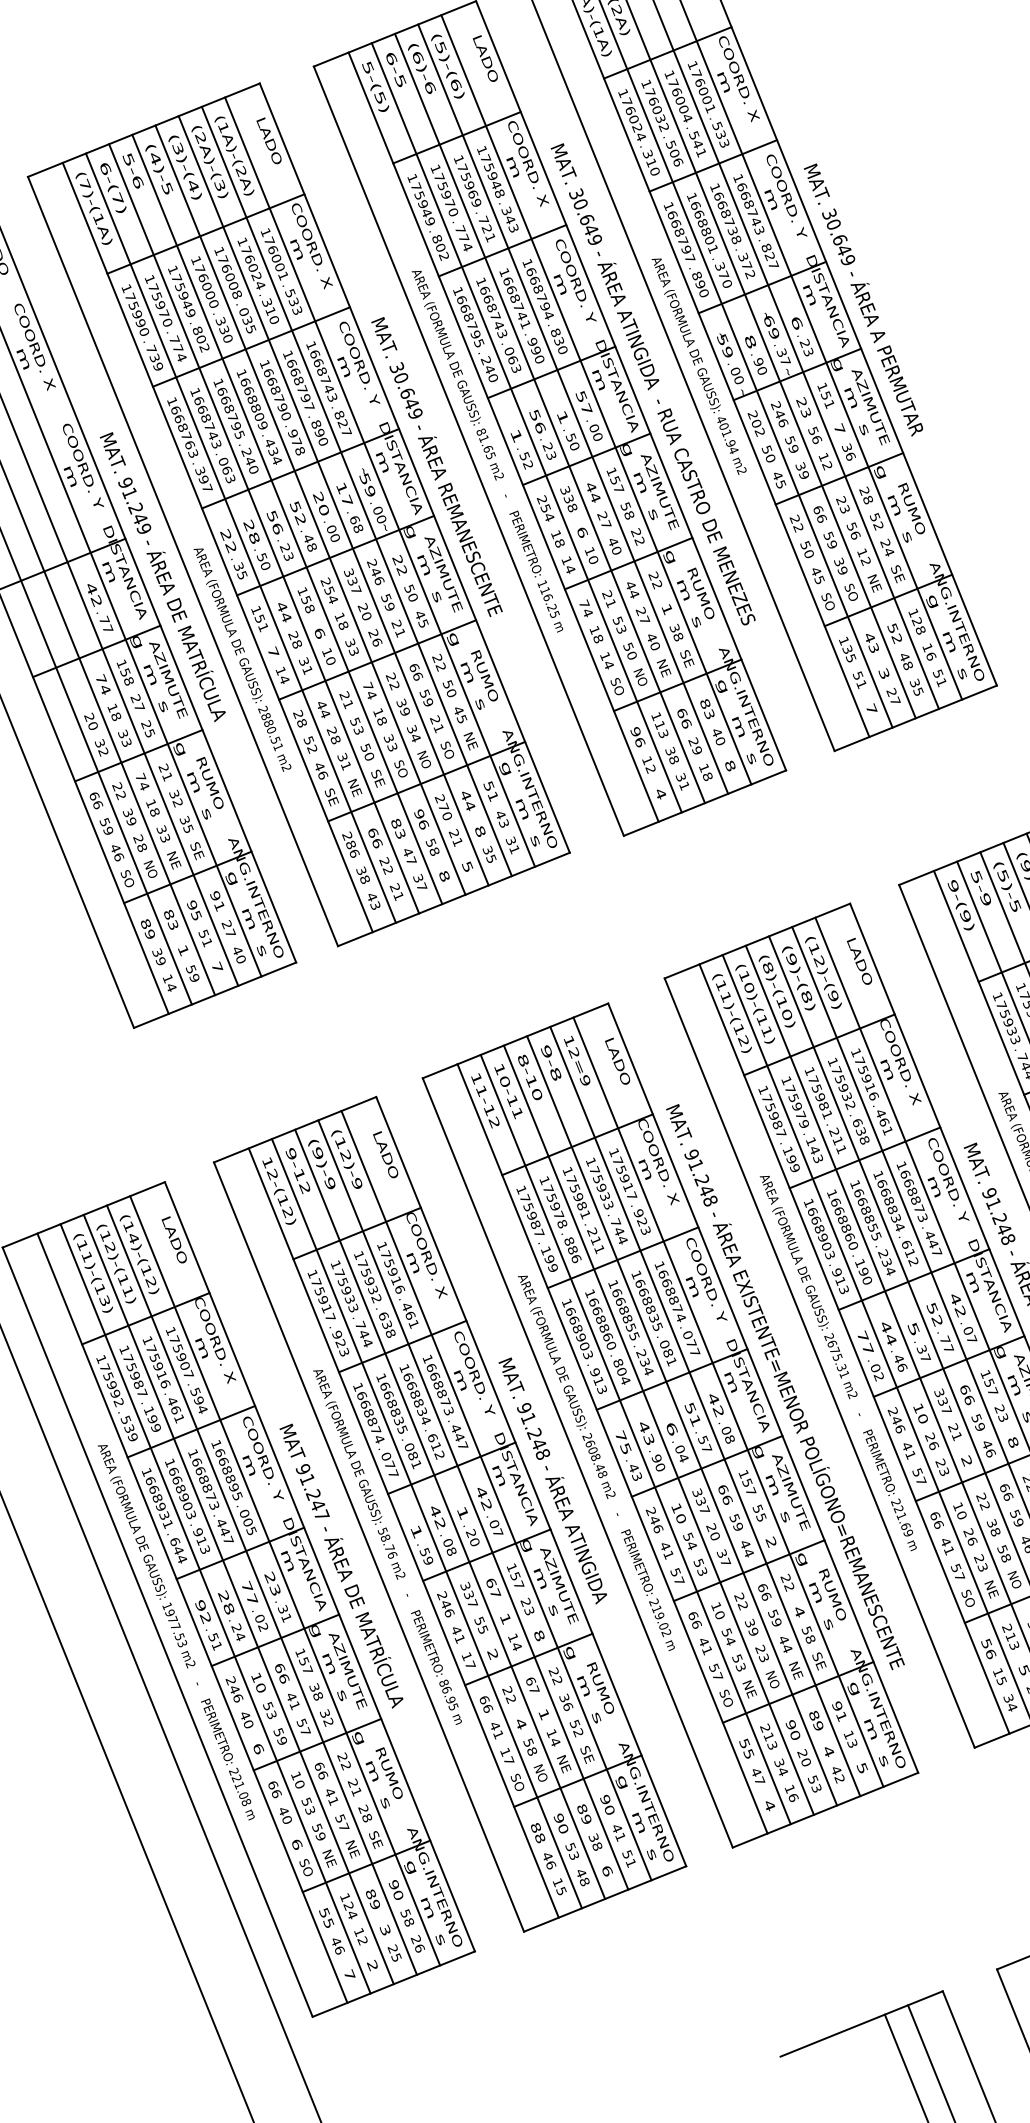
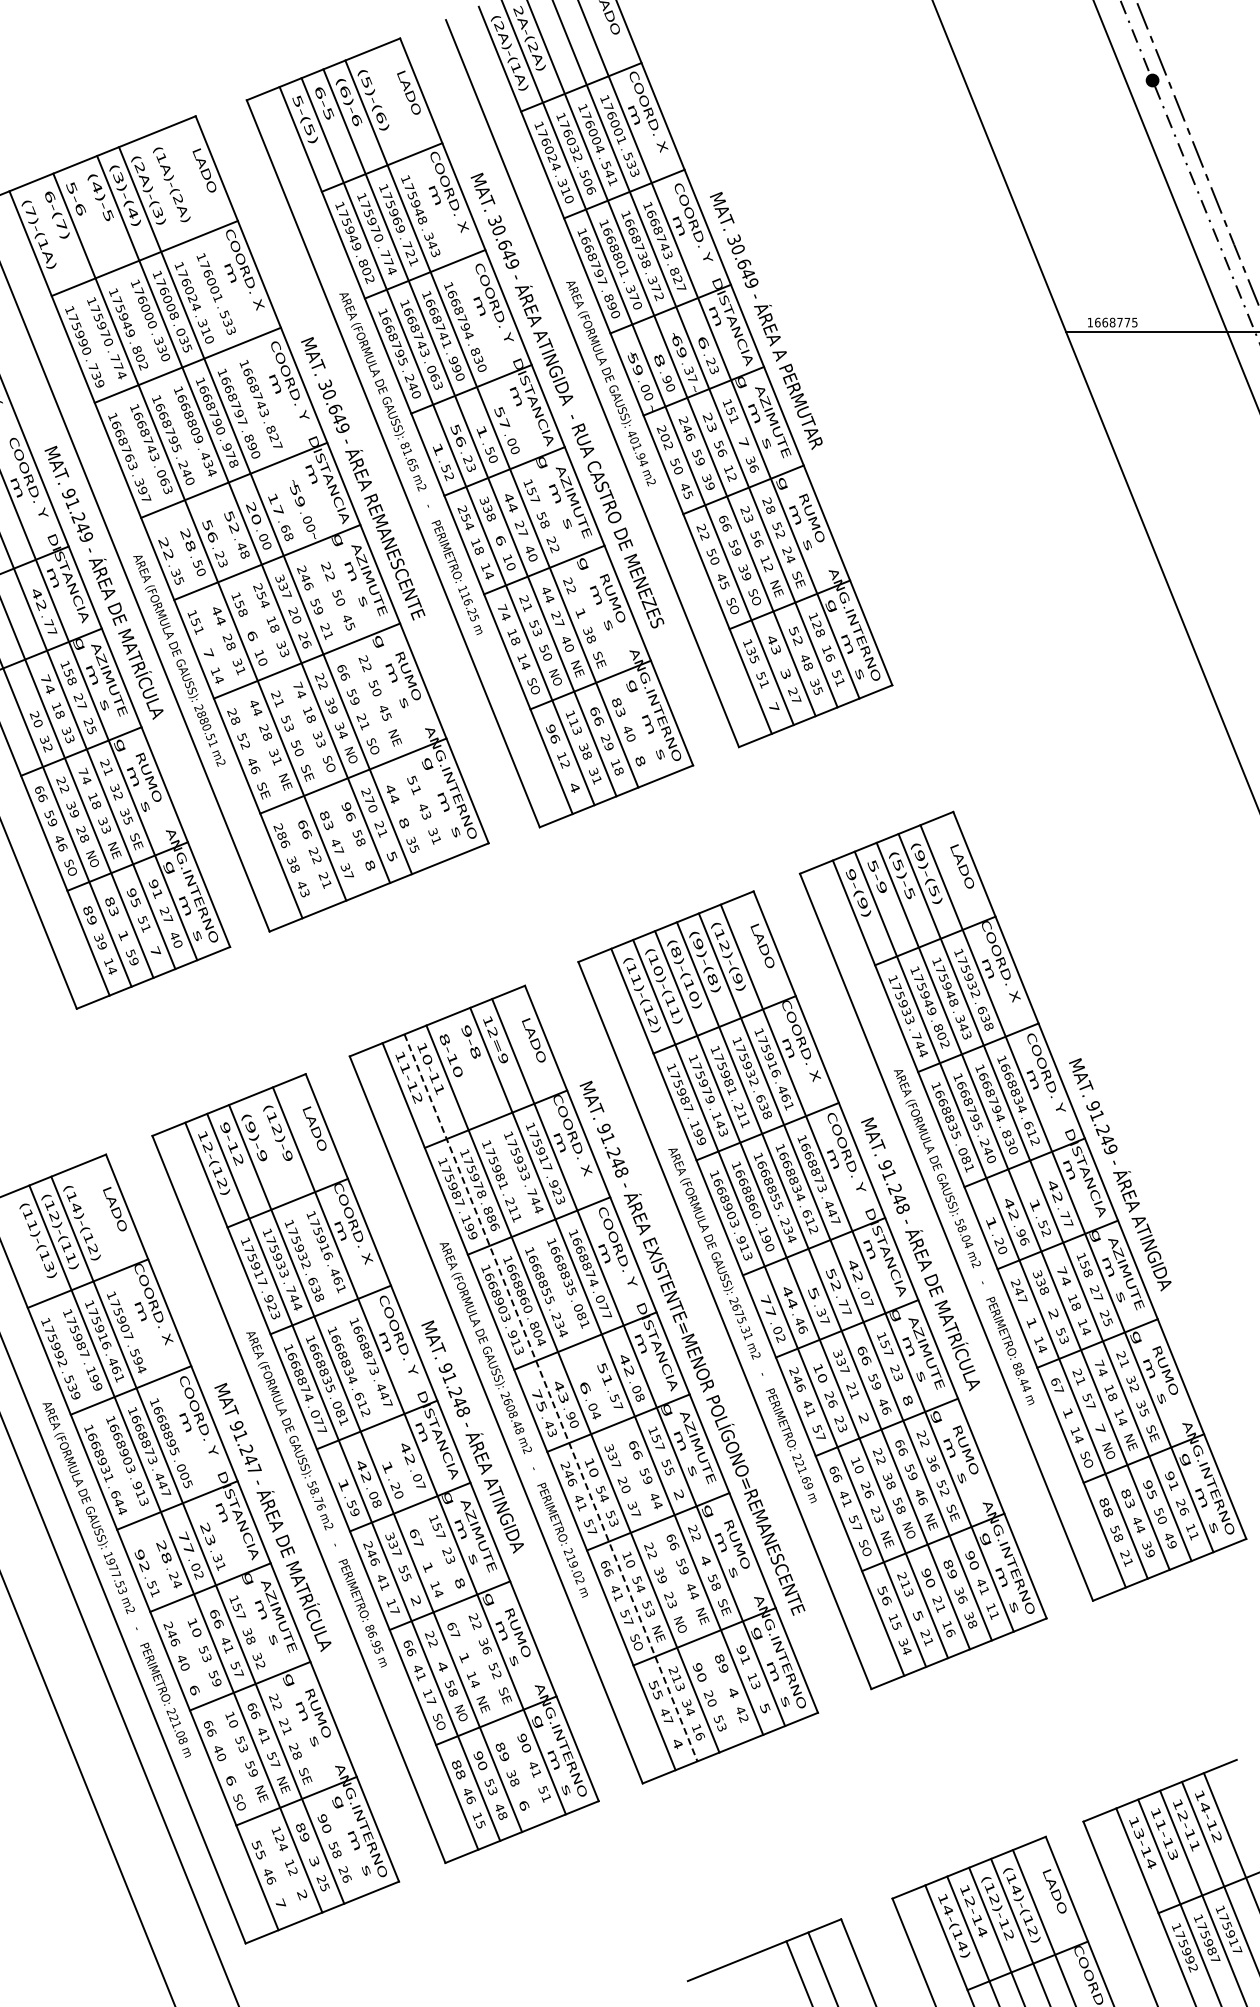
line: (596, 399) -> (513, 414), removed
line: (379, 481) -> (308, 492), removed
line: (355, 491) -> (286, 501), removed
line: (287, 518) -> (221, 527), removed
line: (240, 537) -> (177, 545), removed
line: (681, 1420) -> (594, 1379), removed
line: (636, 1439) -> (551, 1397), solid -> dashed
line: (473, 1504) -> (397, 1459), removed
line: (284, 1579) -> (219, 1530), removed
line: (215, 1608) -> (153, 1557), removed

